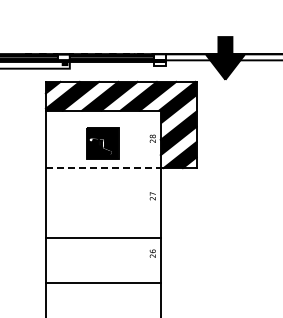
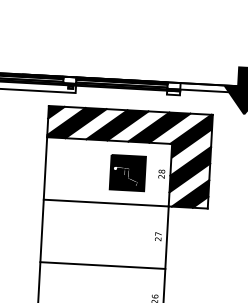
part: (102, 143) -> (127, 173), moved
line: (103, 168) -> (106, 203), dashed -> solid
line: (102, 237) -> (101, 265), moved

